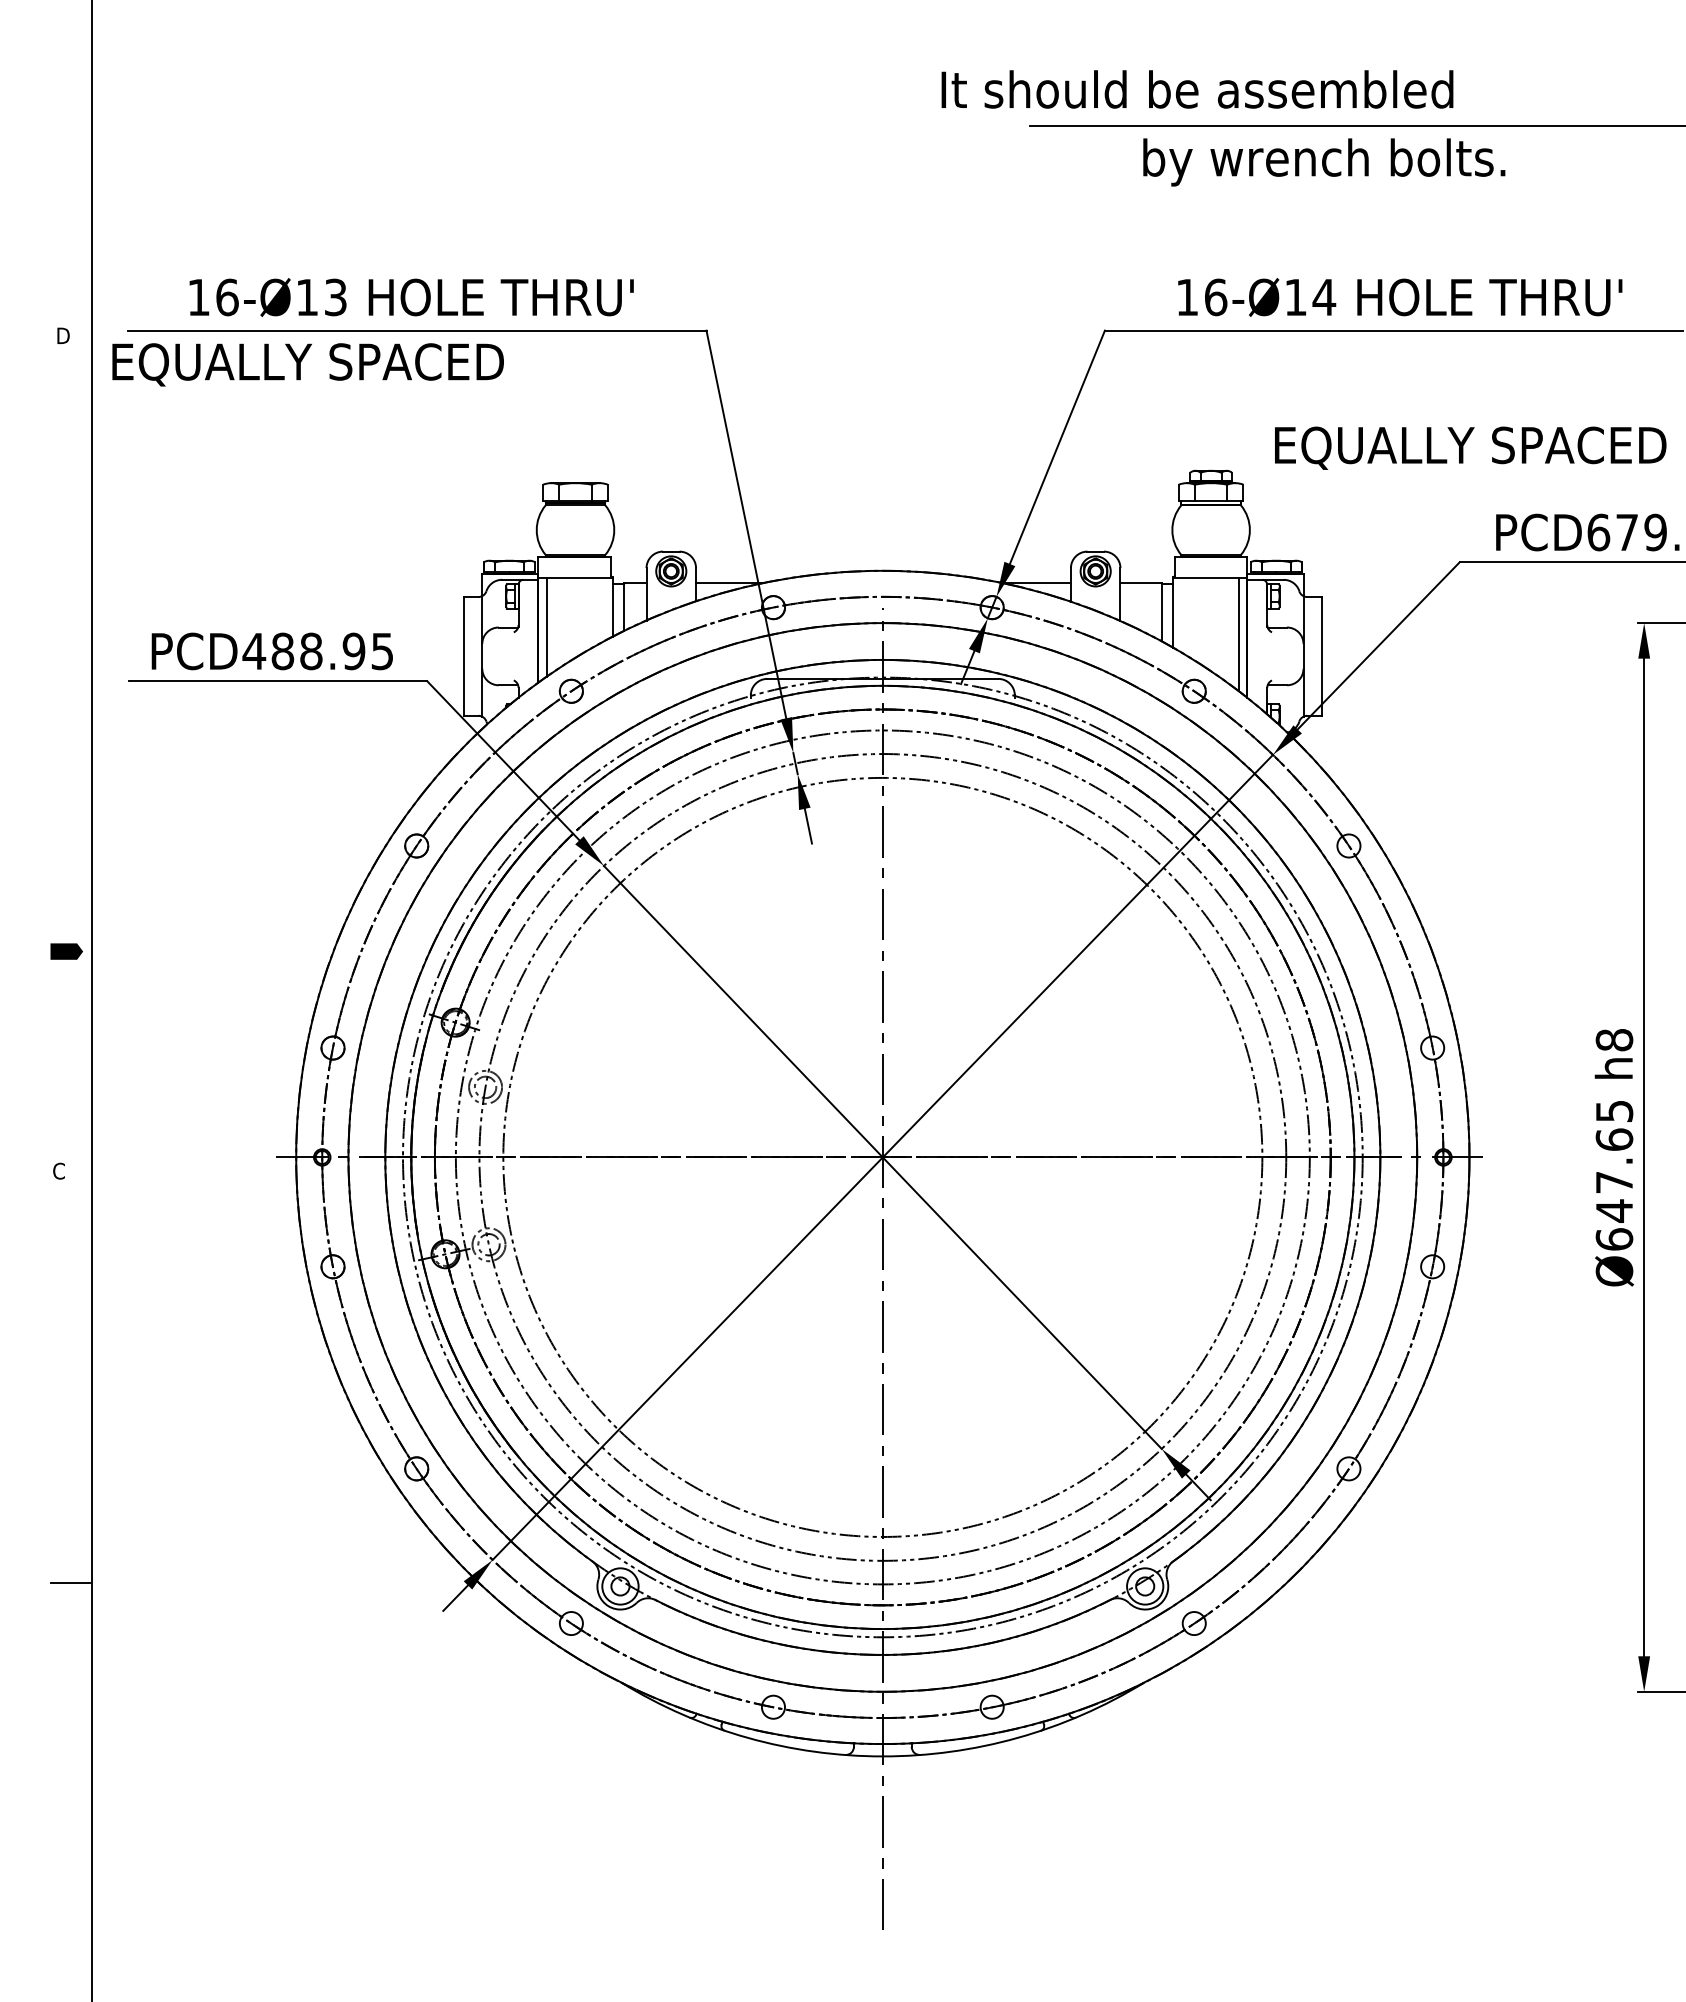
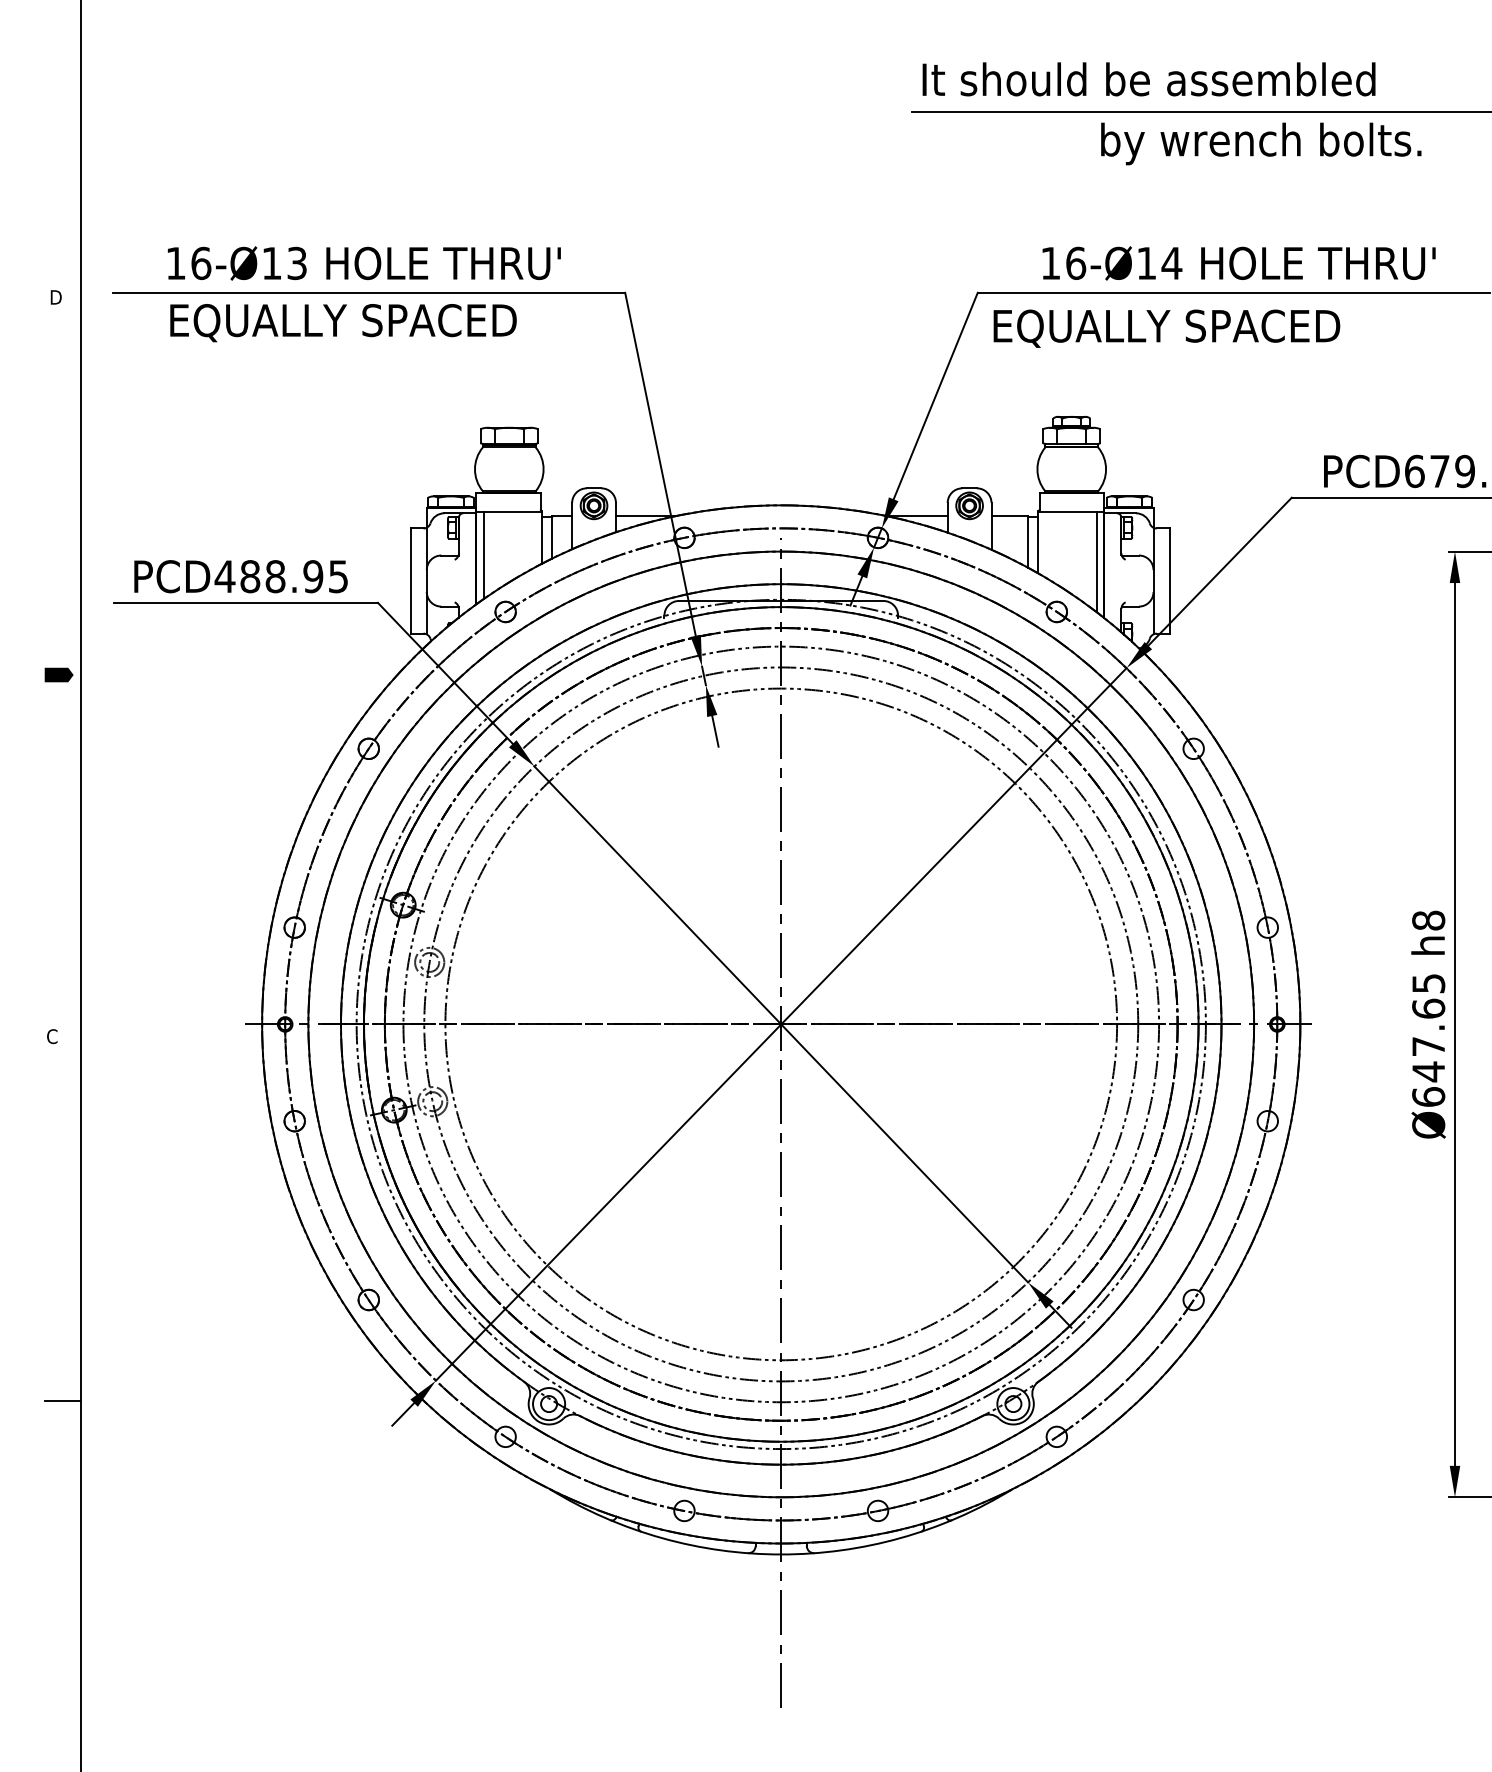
text: (1197, 89) -> (1149, 79), moved
text: (1324, 162) -> (1261, 144), moved
text: (307, 364) -> (342, 322), moved
text: (1470, 447) -> (1166, 328), moved
line: (66, 951) -> (58, 674), moved

